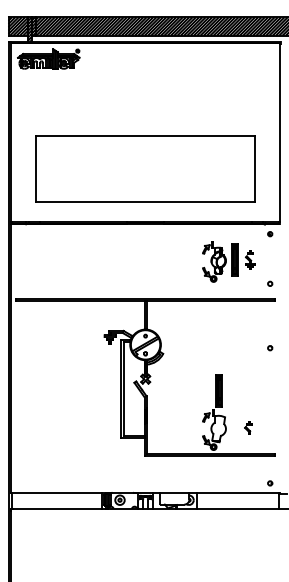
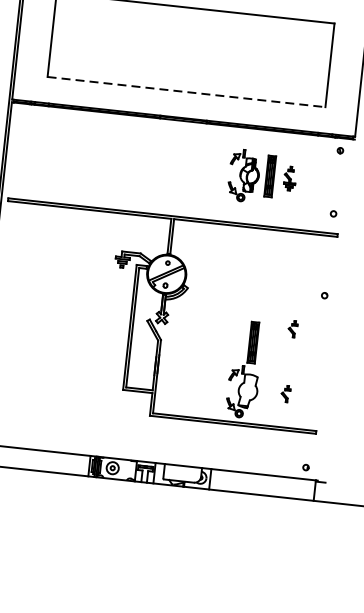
line: (146, 201) -> (187, 92), solid -> dashed
part: (228, 261) -> (262, 177), moved
part: (248, 376) -> (293, 328), added

